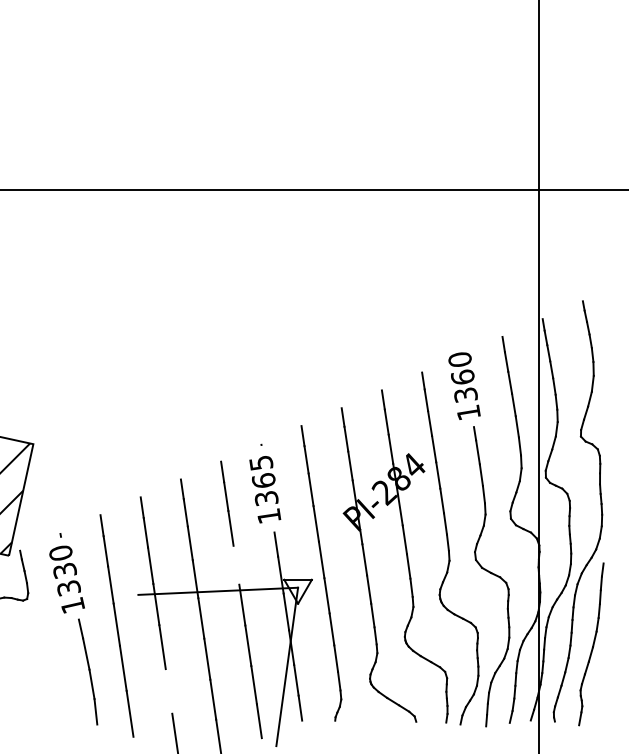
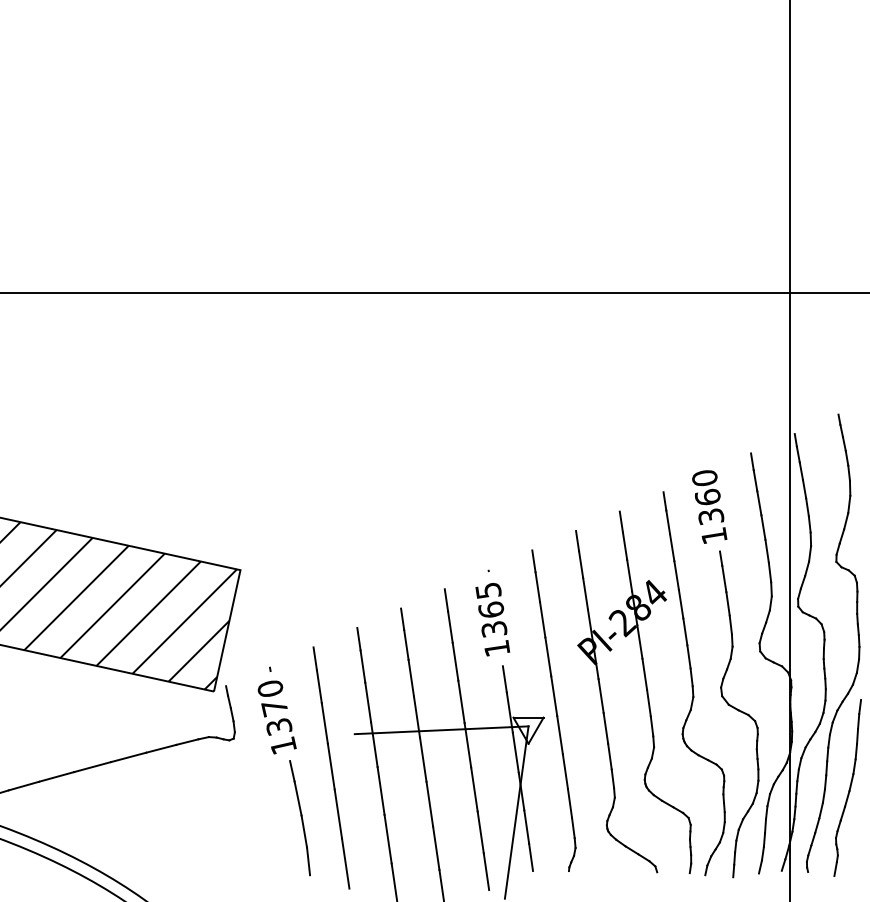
line: (236, 564) -> (461, 701), added
text: (64, 571) -> (274, 708), 1330 -> 1370
line: (168, 690) -> (387, 838), added

